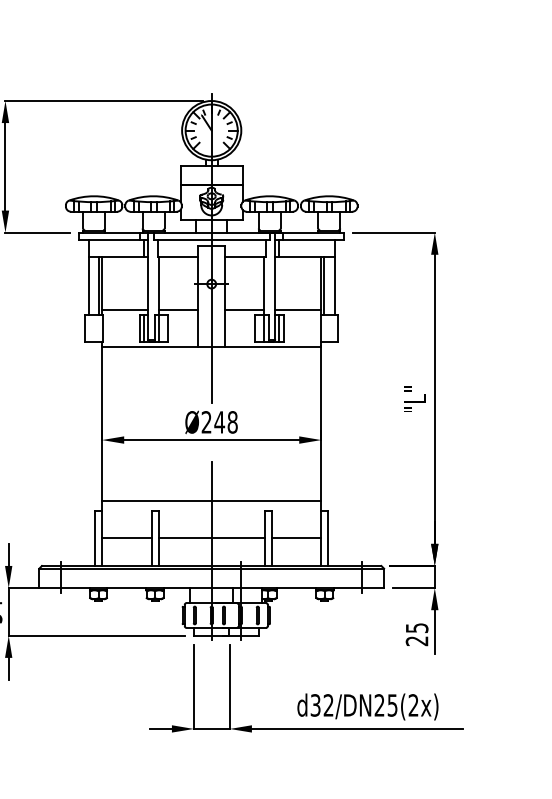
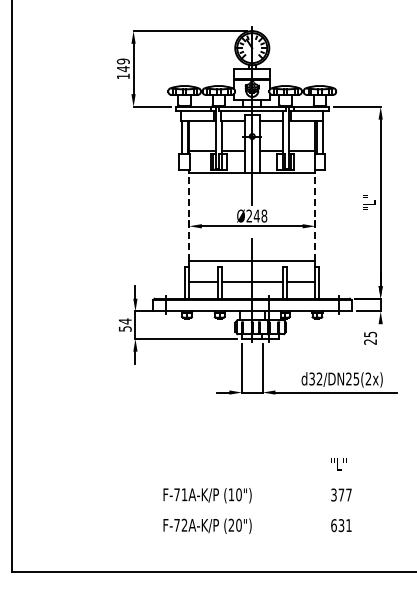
line: (102, 423) -> (189, 216), solid -> dashed
line: (321, 423) -> (315, 216), solid -> dashed
line: (434, 631) -> (380, 336), removed

